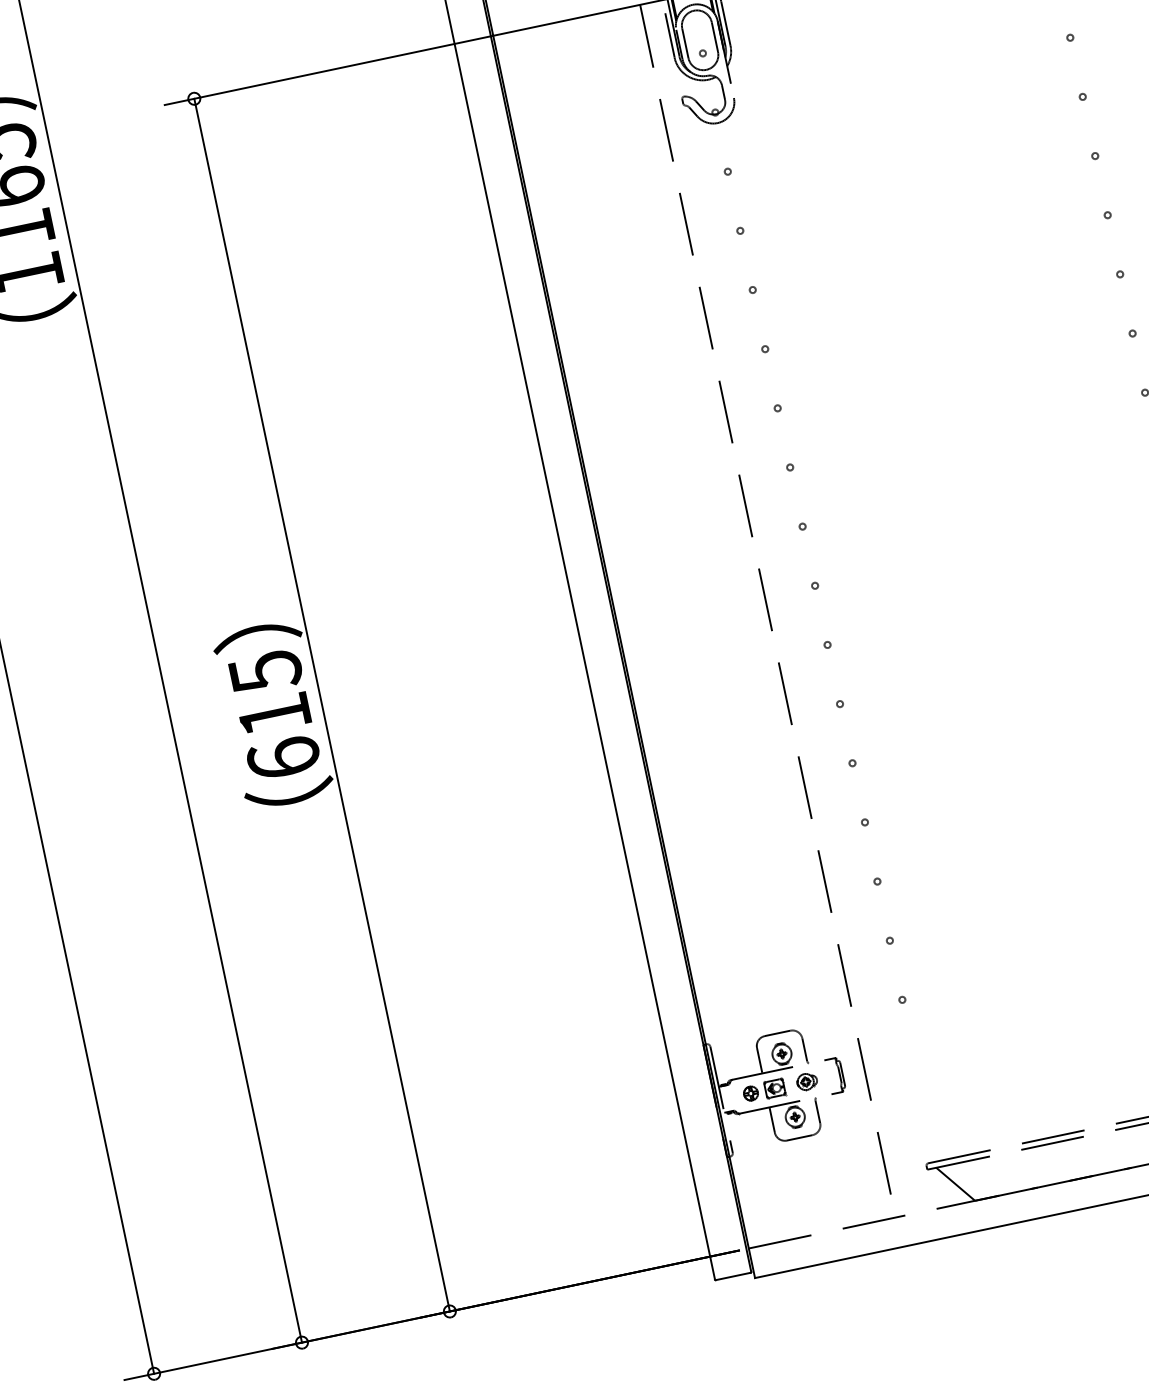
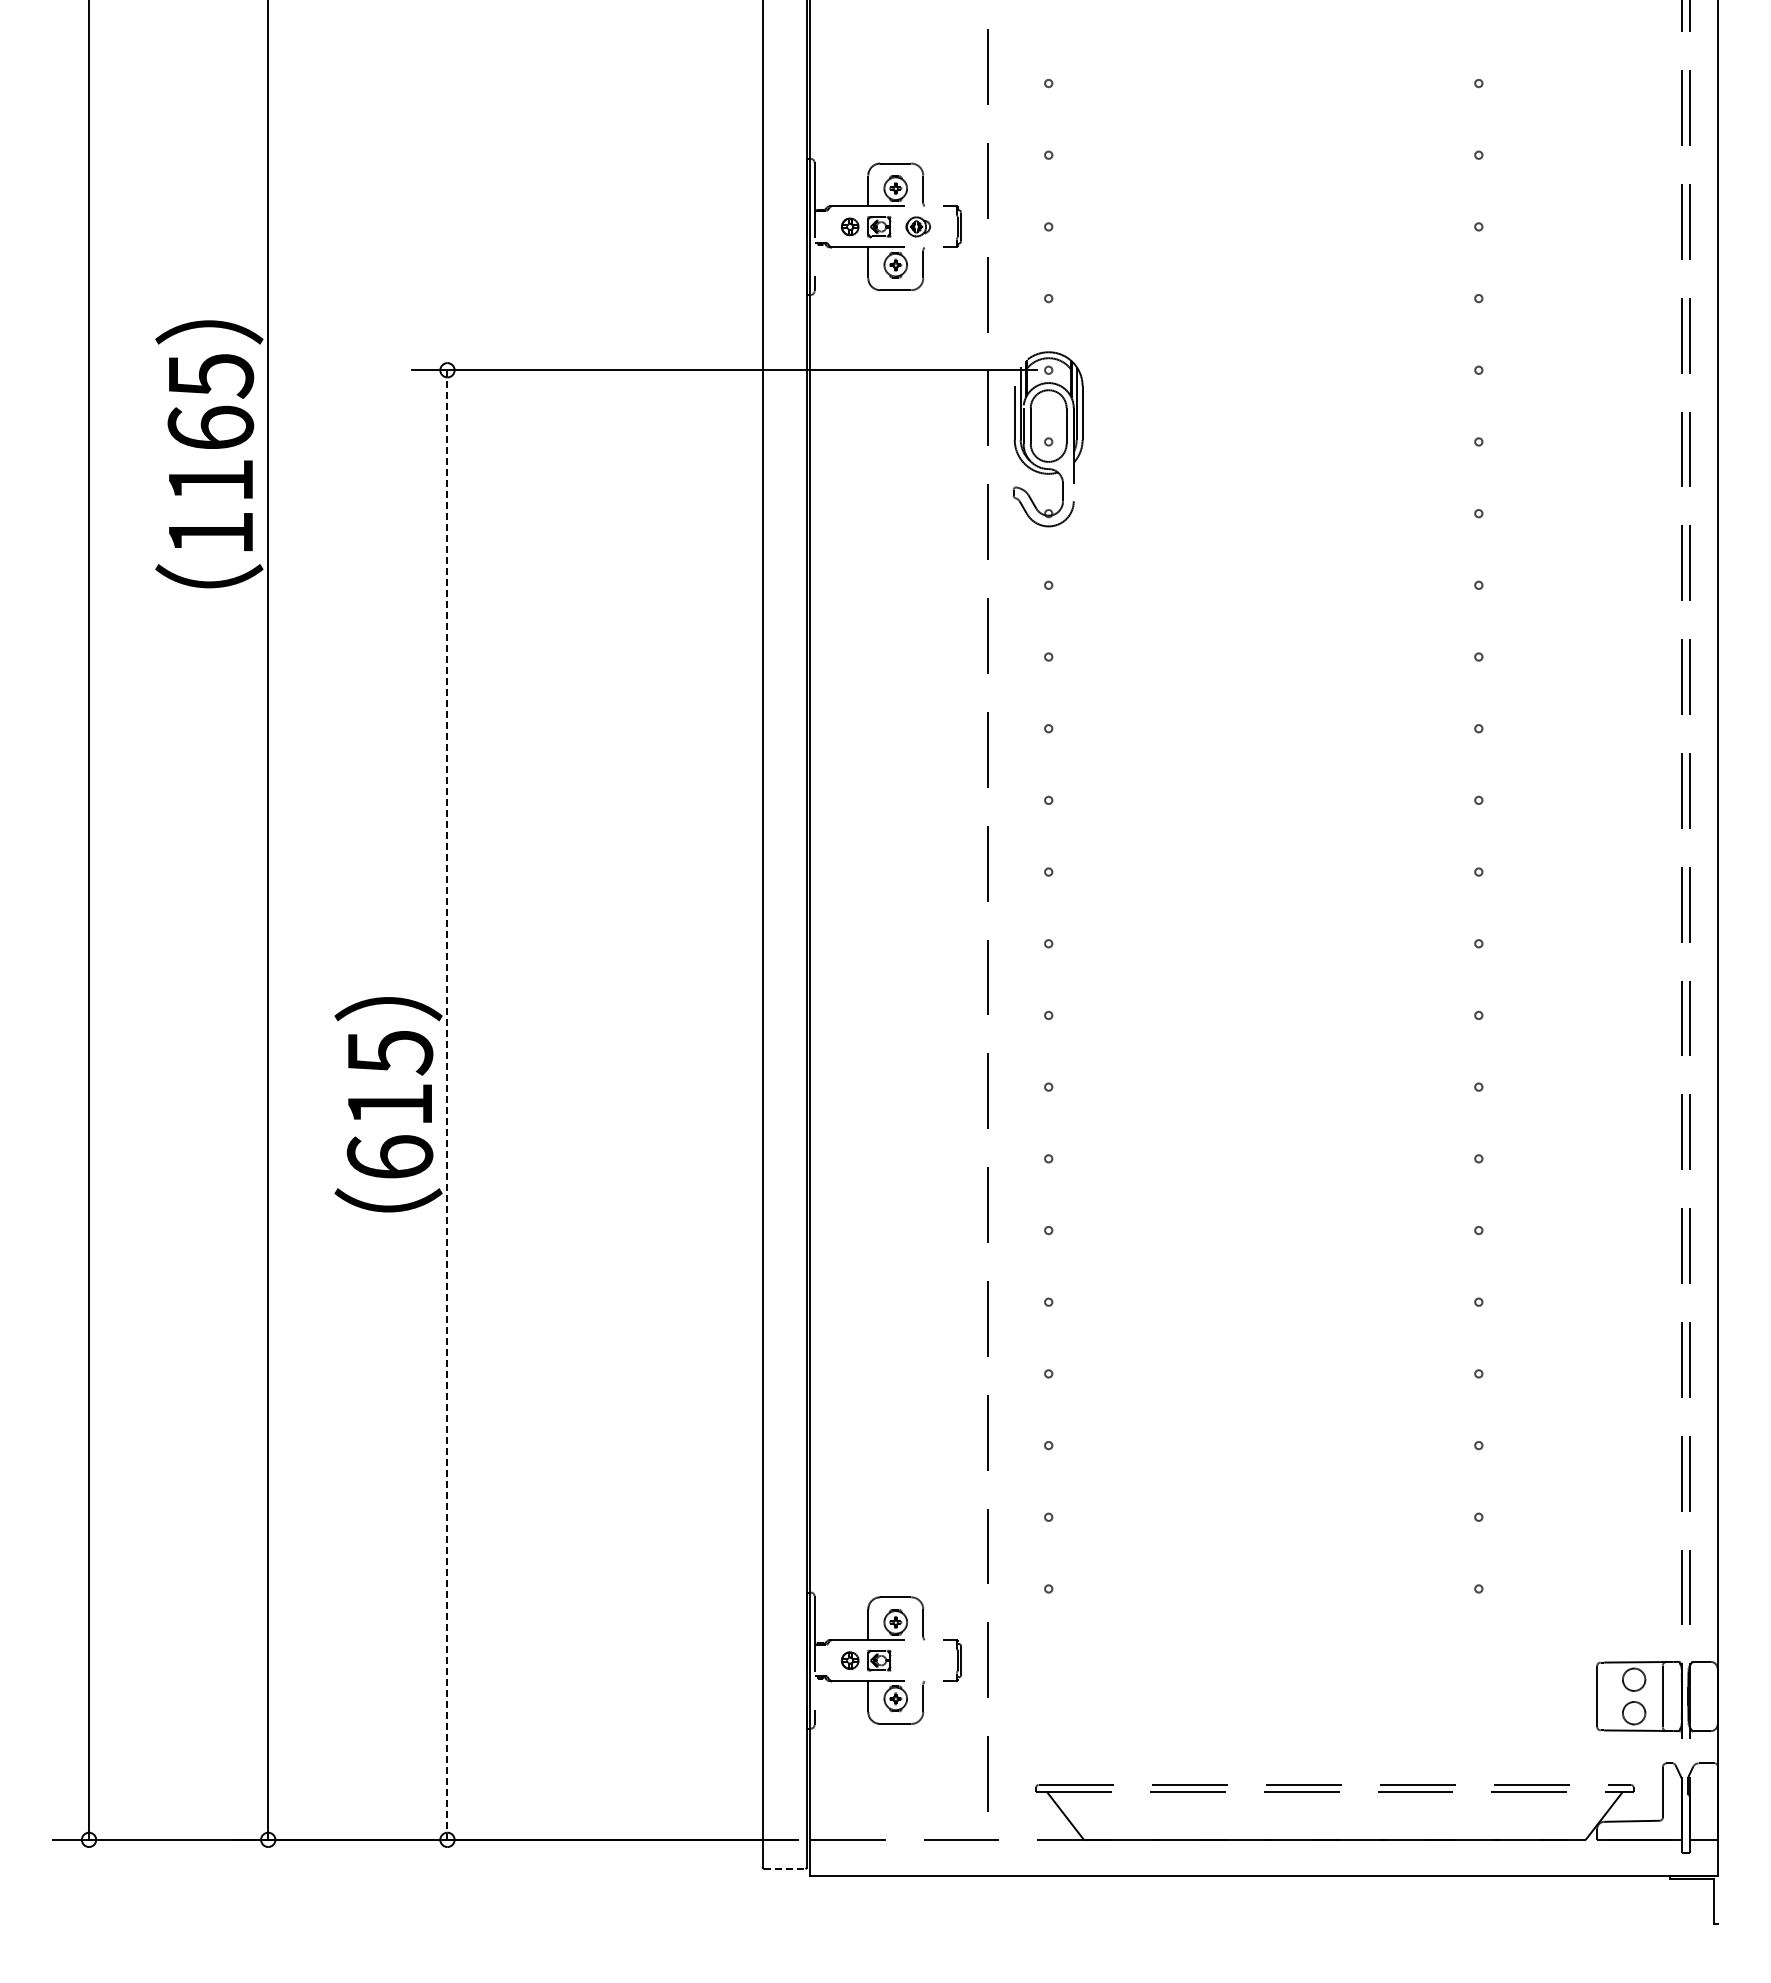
line: (322, 705) -> (447, 1105), solid -> dashed
part: (806, 1081) -> (917, 1660), removed
line: (733, 1276) -> (785, 1868), solid -> dashed

